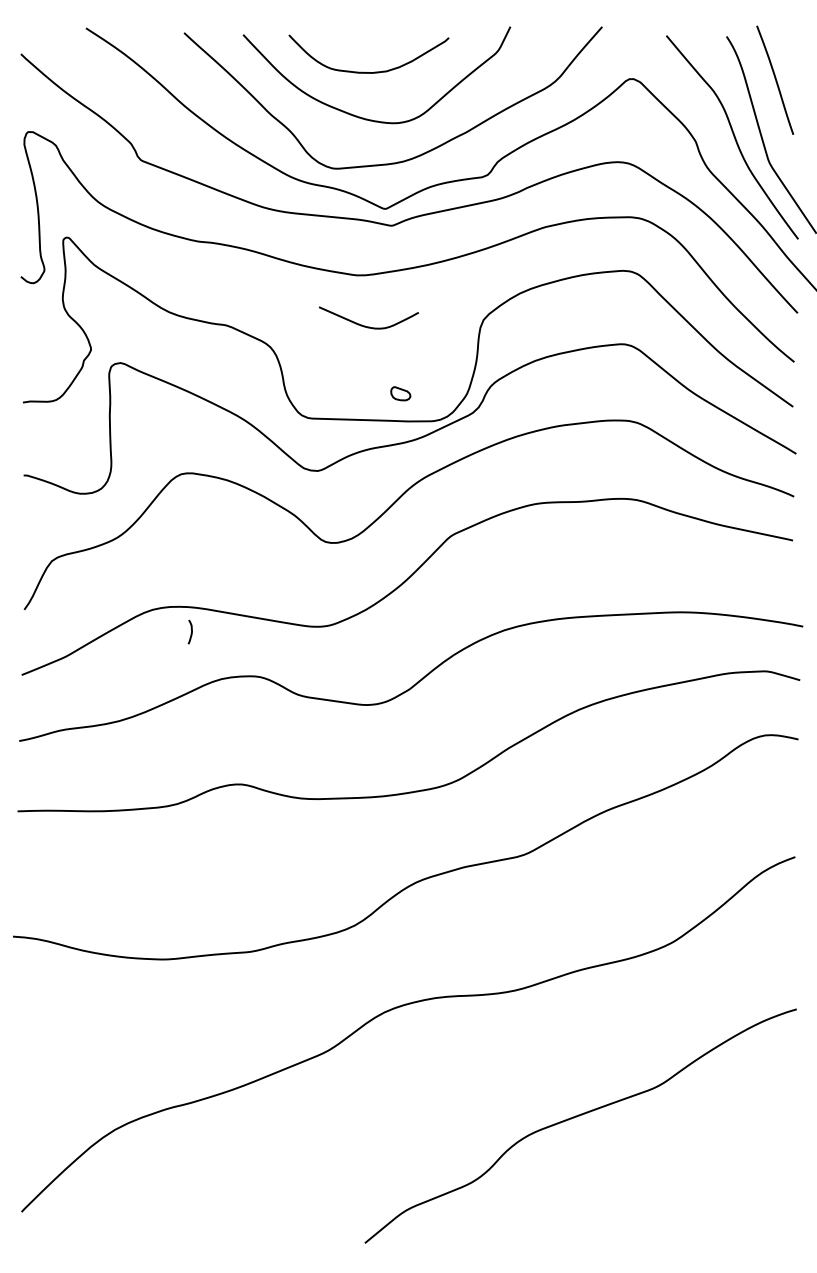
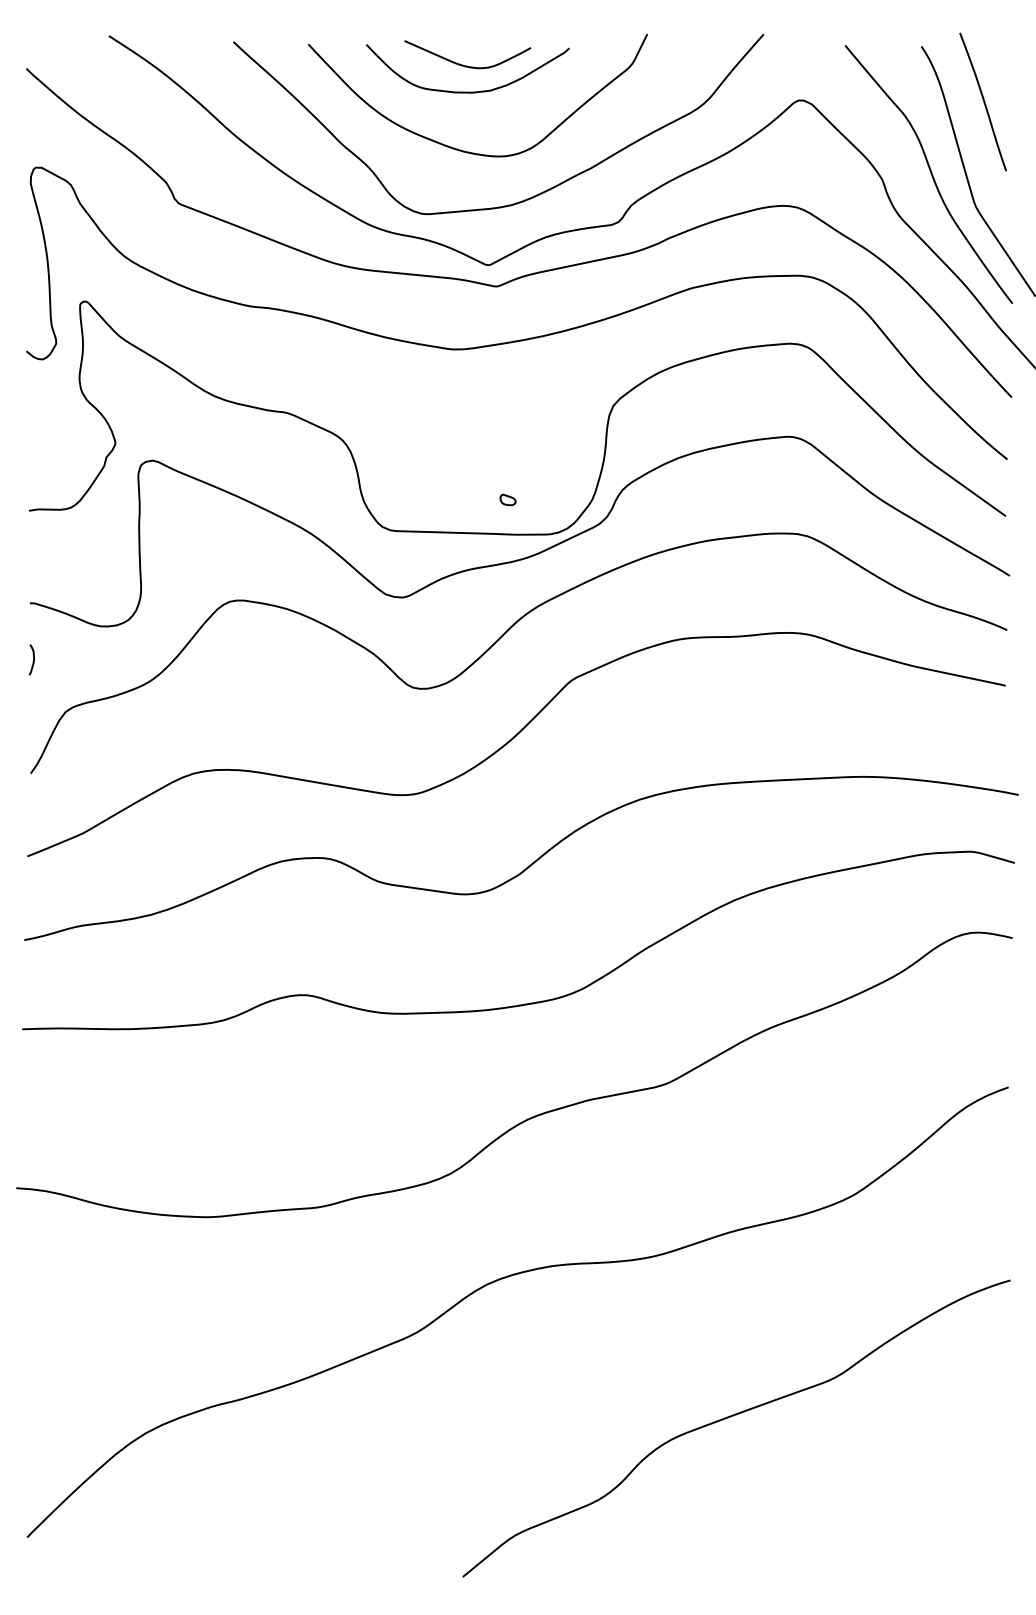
curve: (365, 325) -> (463, 64), moved
part: (400, 394) -> (507, 500), size x0.62
curve: (191, 631) -> (33, 659), moved

